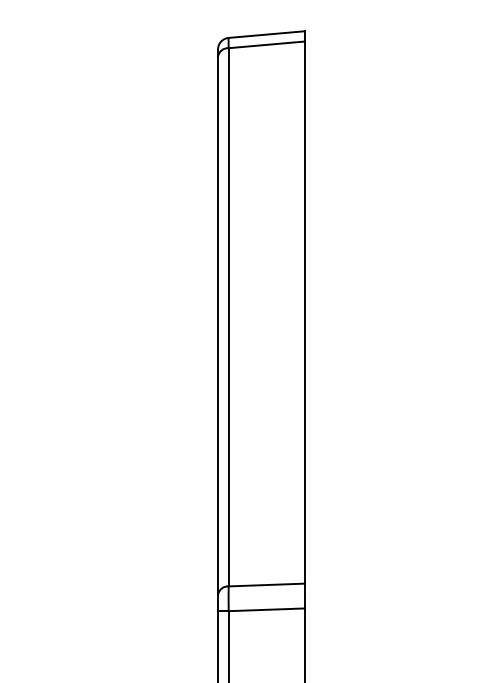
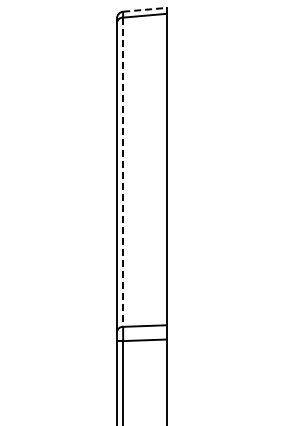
line: (267, 34) -> (145, 9), solid -> dashed
line: (229, 317) -> (123, 172), solid -> dashed

